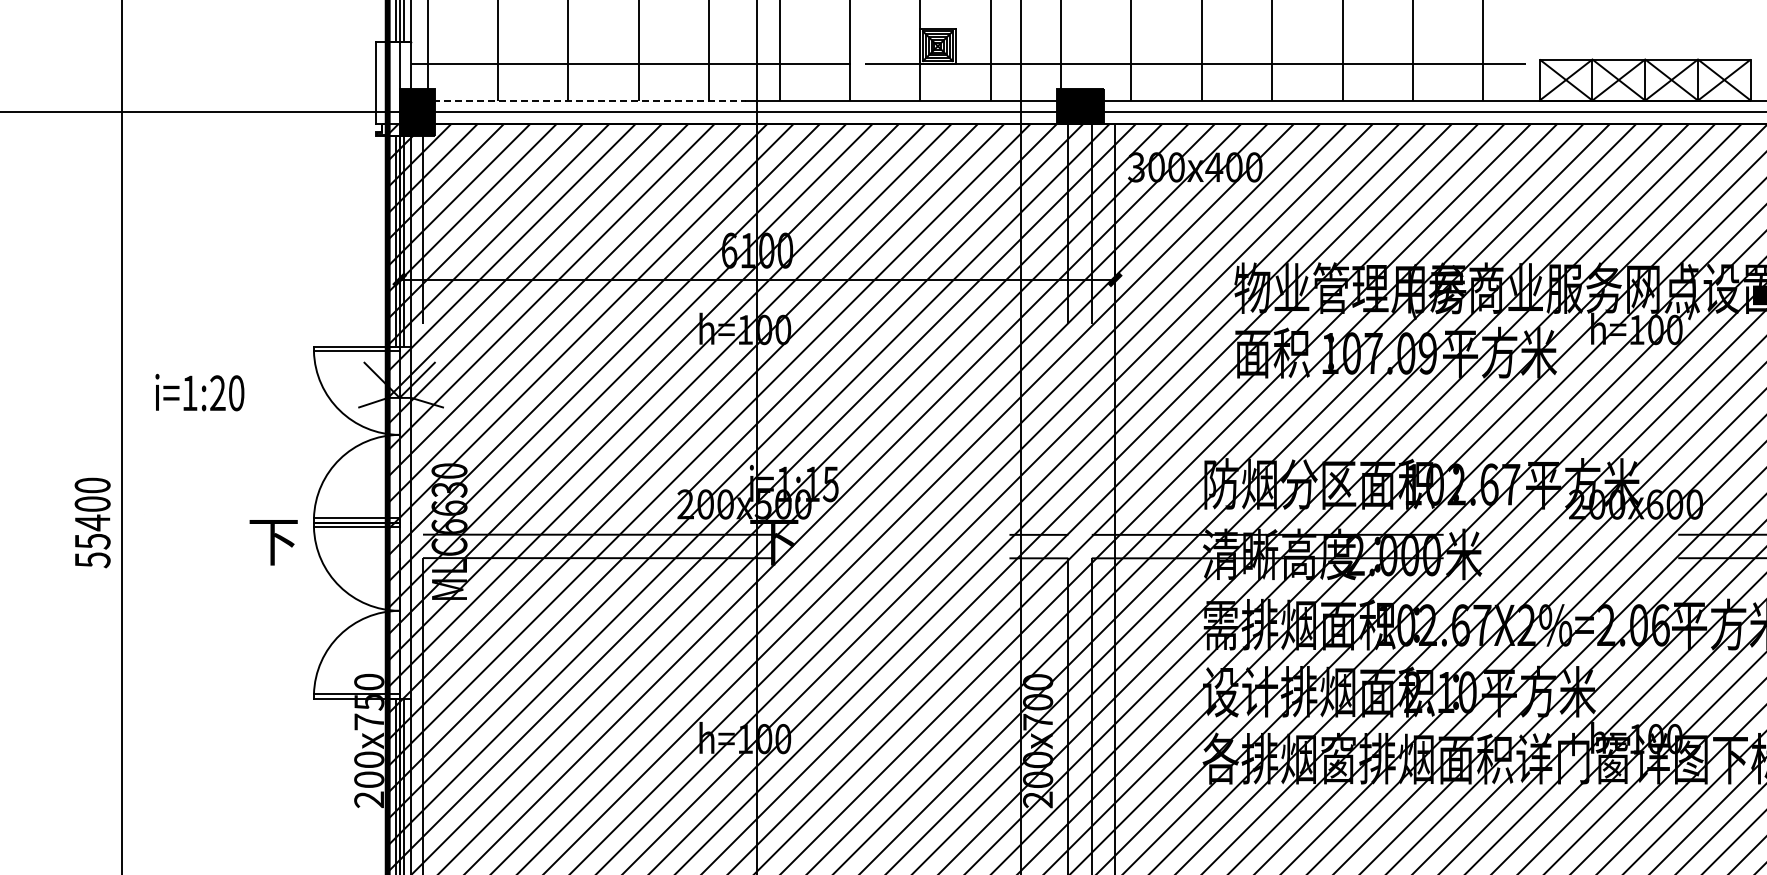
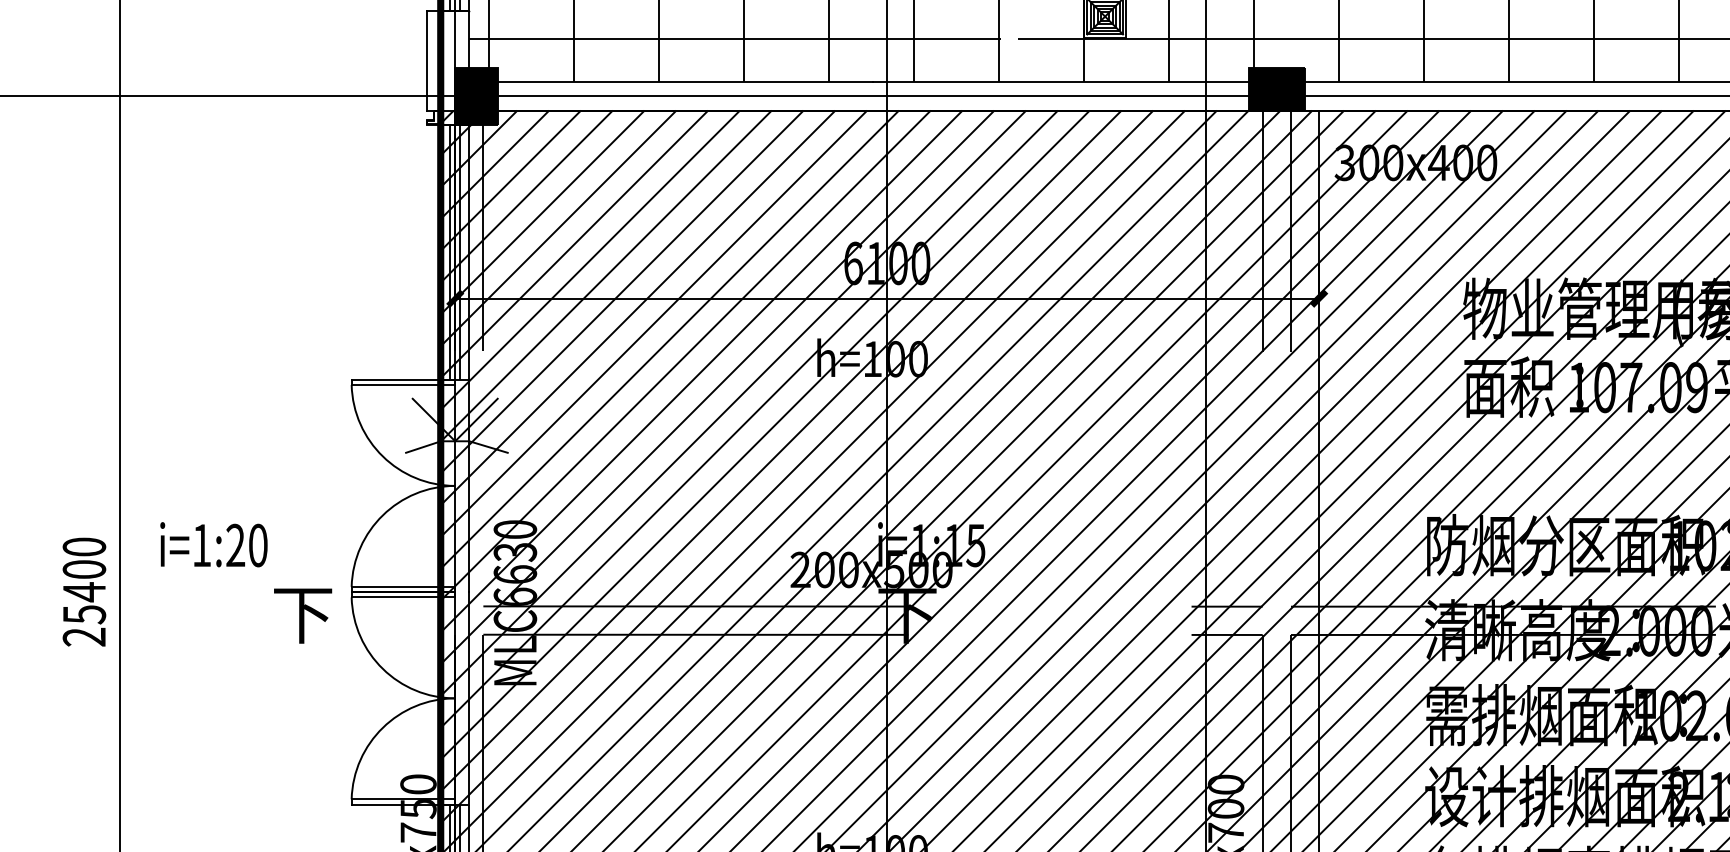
line: (579, 100) -> (672, 82), dashed -> solid
text: (199, 392) -> (213, 544), moved
text: (92, 560) -> (84, 637), 55400 -> 25400

